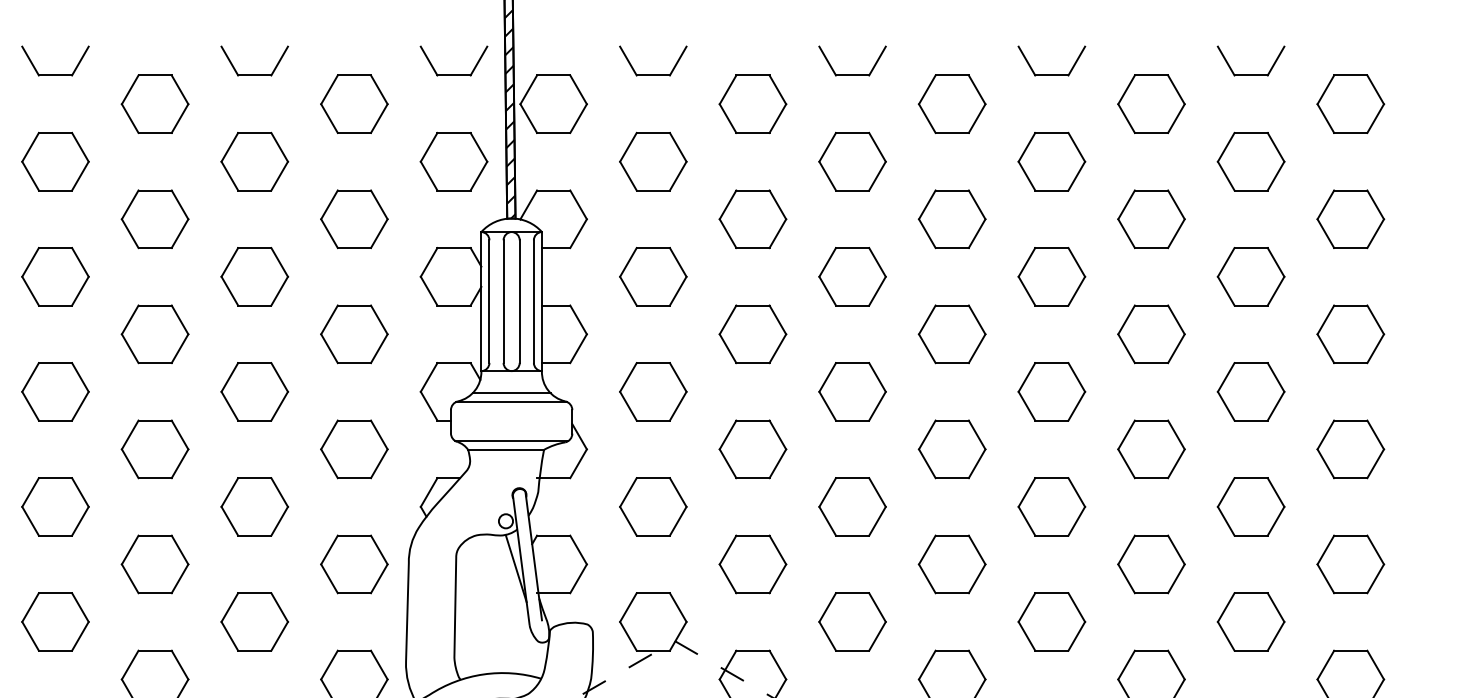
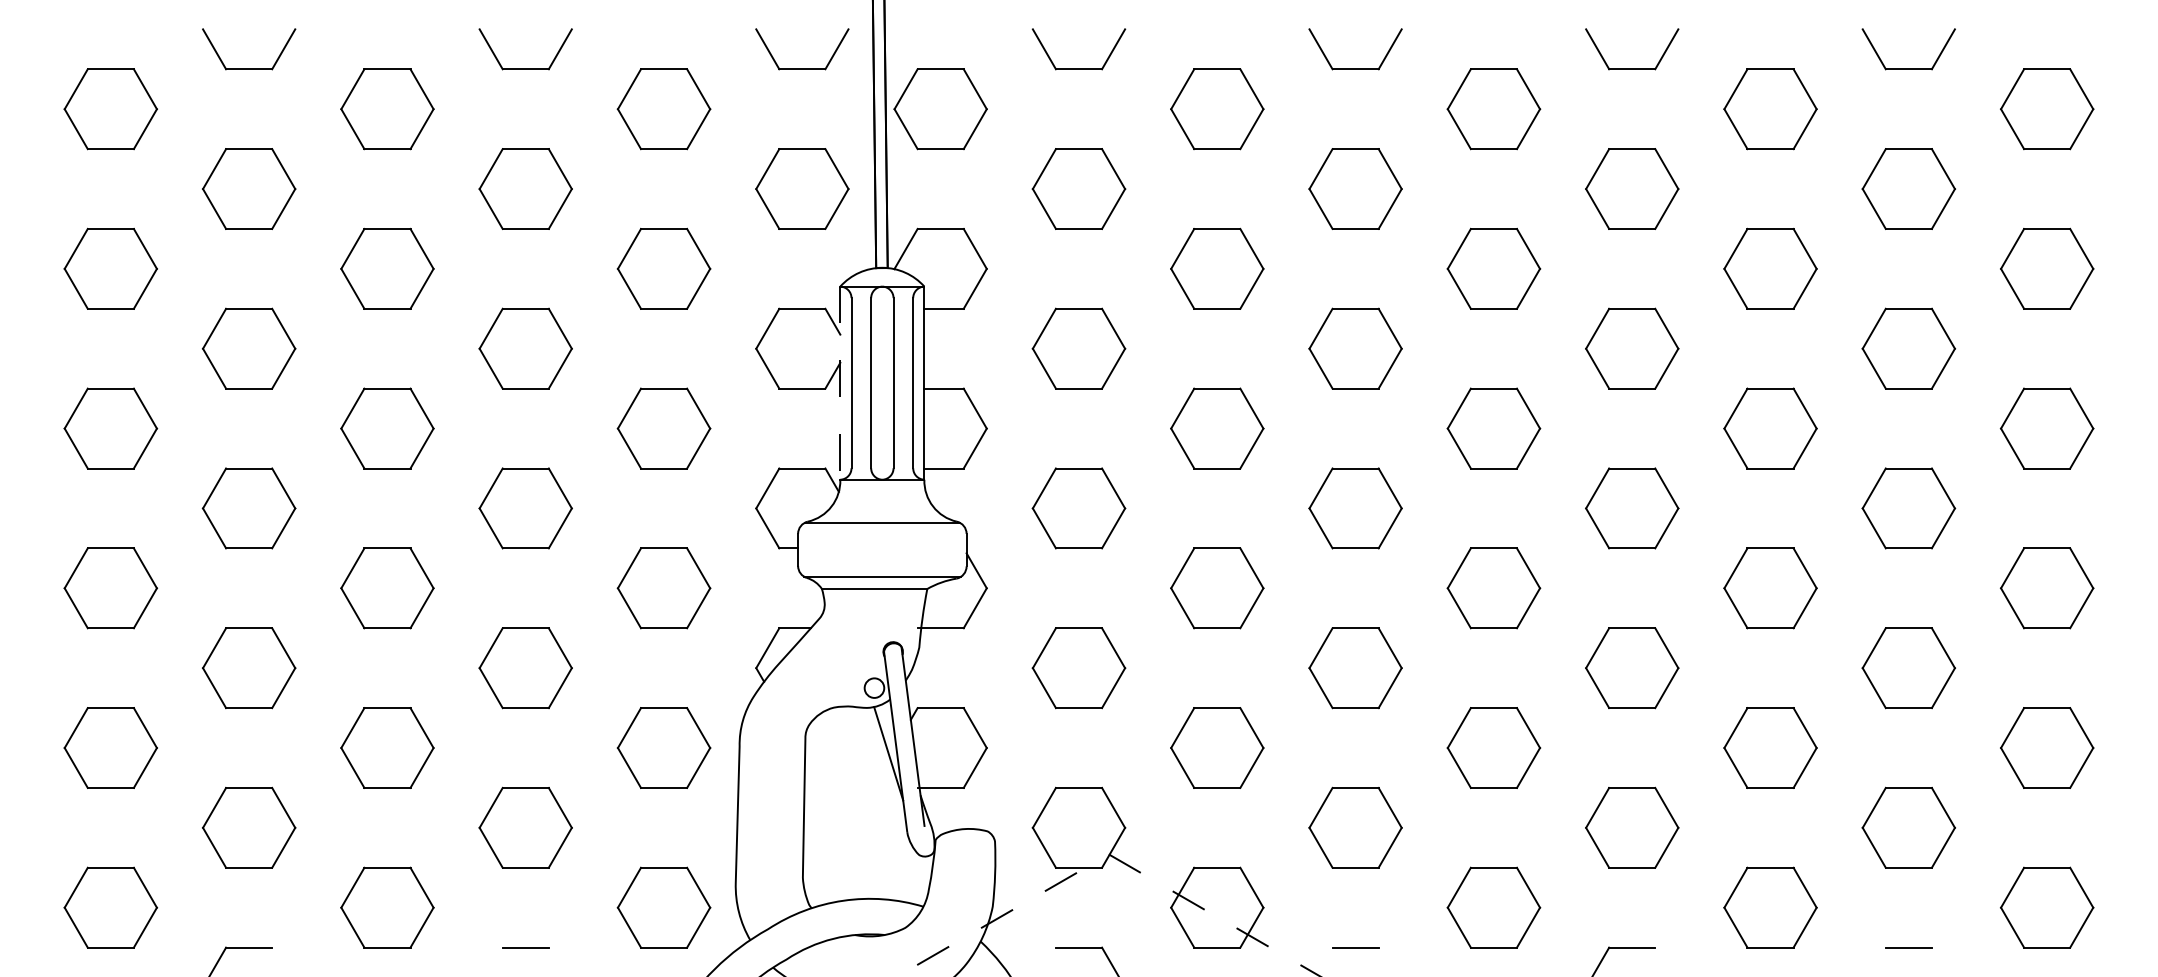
hatch: (510, 123) -> (880, 136), removed
line: (481, 301) -> (840, 383), solid -> dashed
line: (511, 393) -> (882, 510), removed

